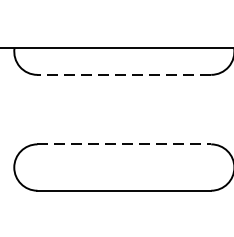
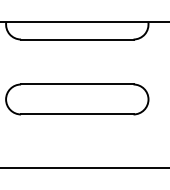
line: (123, 74) -> (76, 39), dashed -> solid
line: (124, 144) -> (77, 84), dashed -> solid

